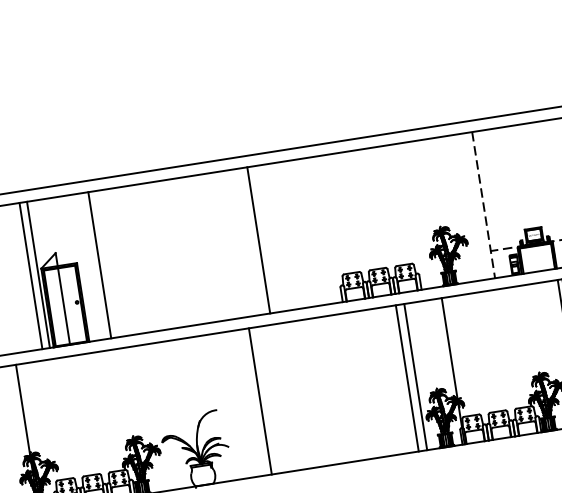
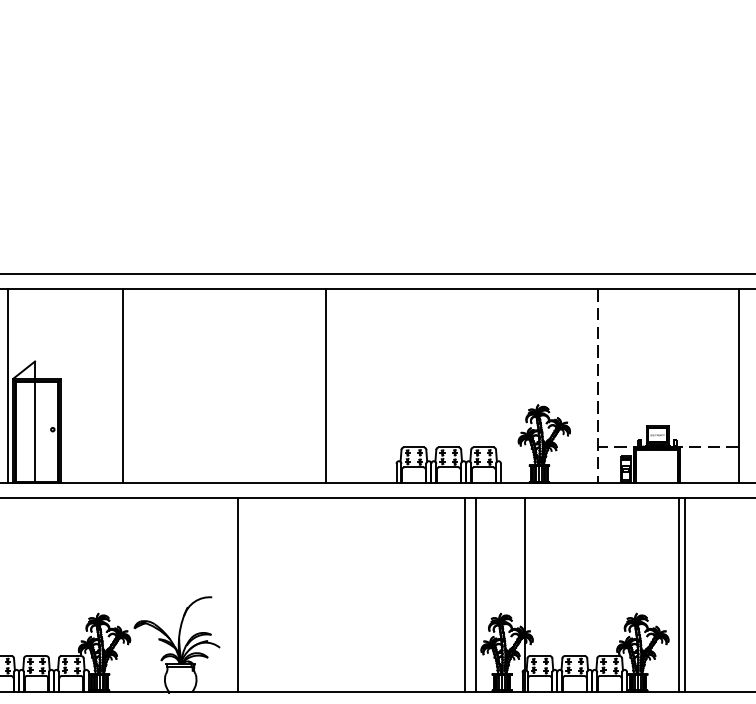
line: (258, 240) -> (326, 386), moved
line: (99, 265) -> (122, 386), moved
line: (260, 401) -> (237, 594), moved

